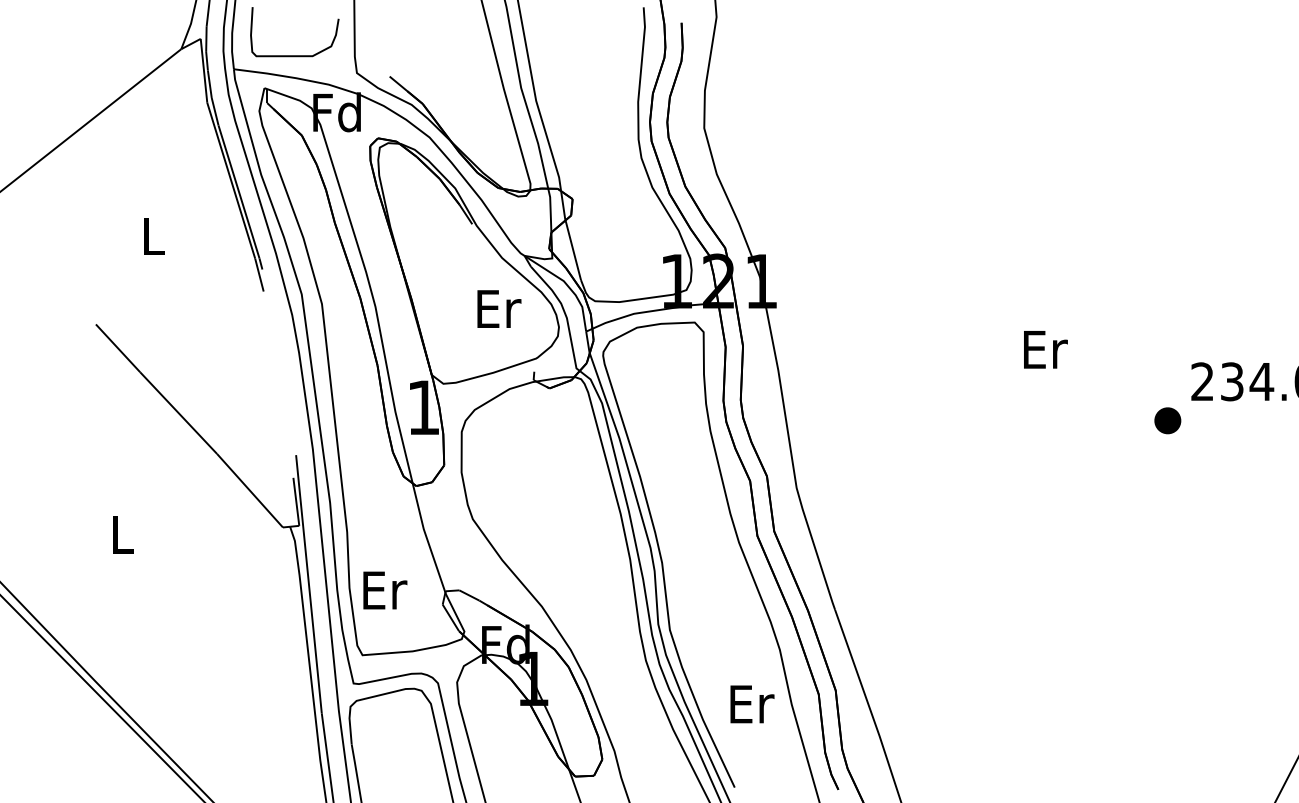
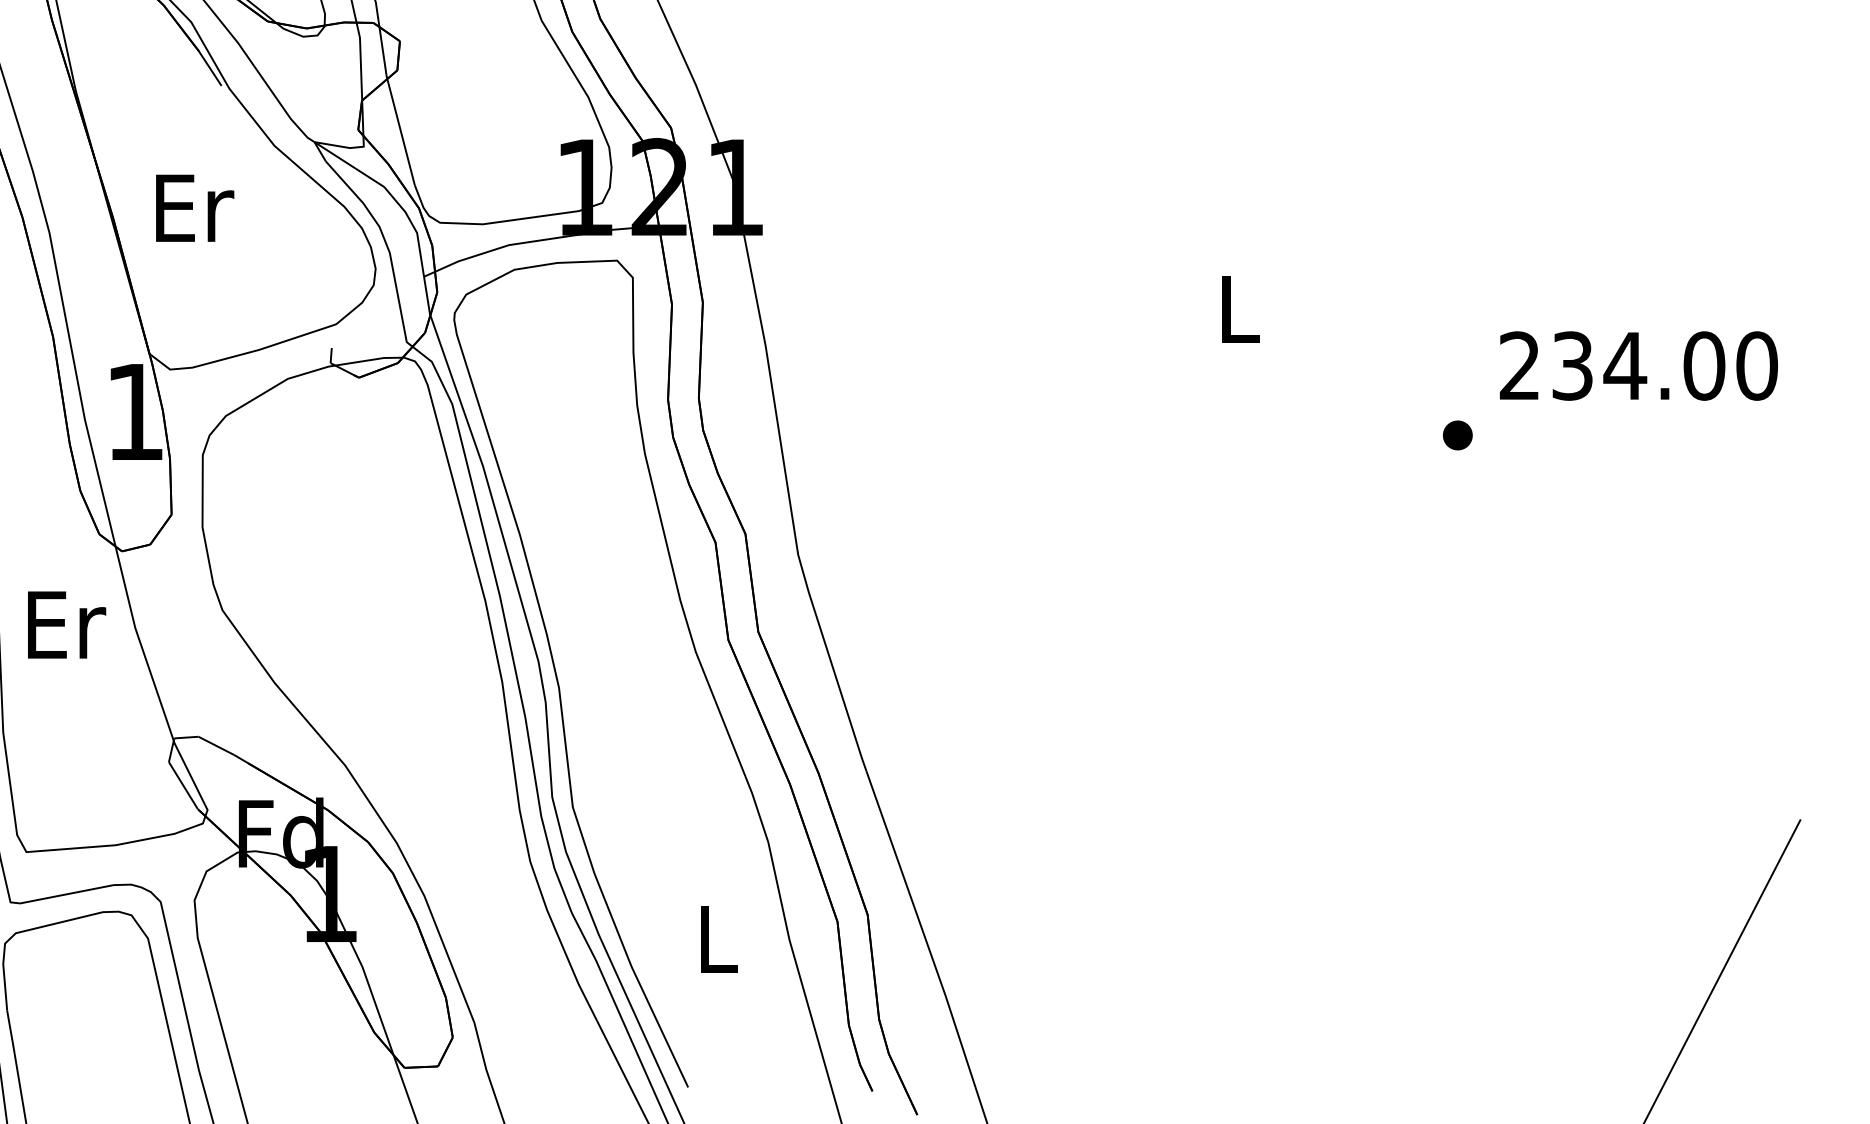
text: (499, 308) -> (195, 207), moved
text: (1045, 349) -> (1240, 308), Er -> L
part: (1167, 420) -> (1457, 434), size x0.62
text: (385, 590) -> (67, 625), moved
text: (752, 704) -> (719, 939), Er -> L

